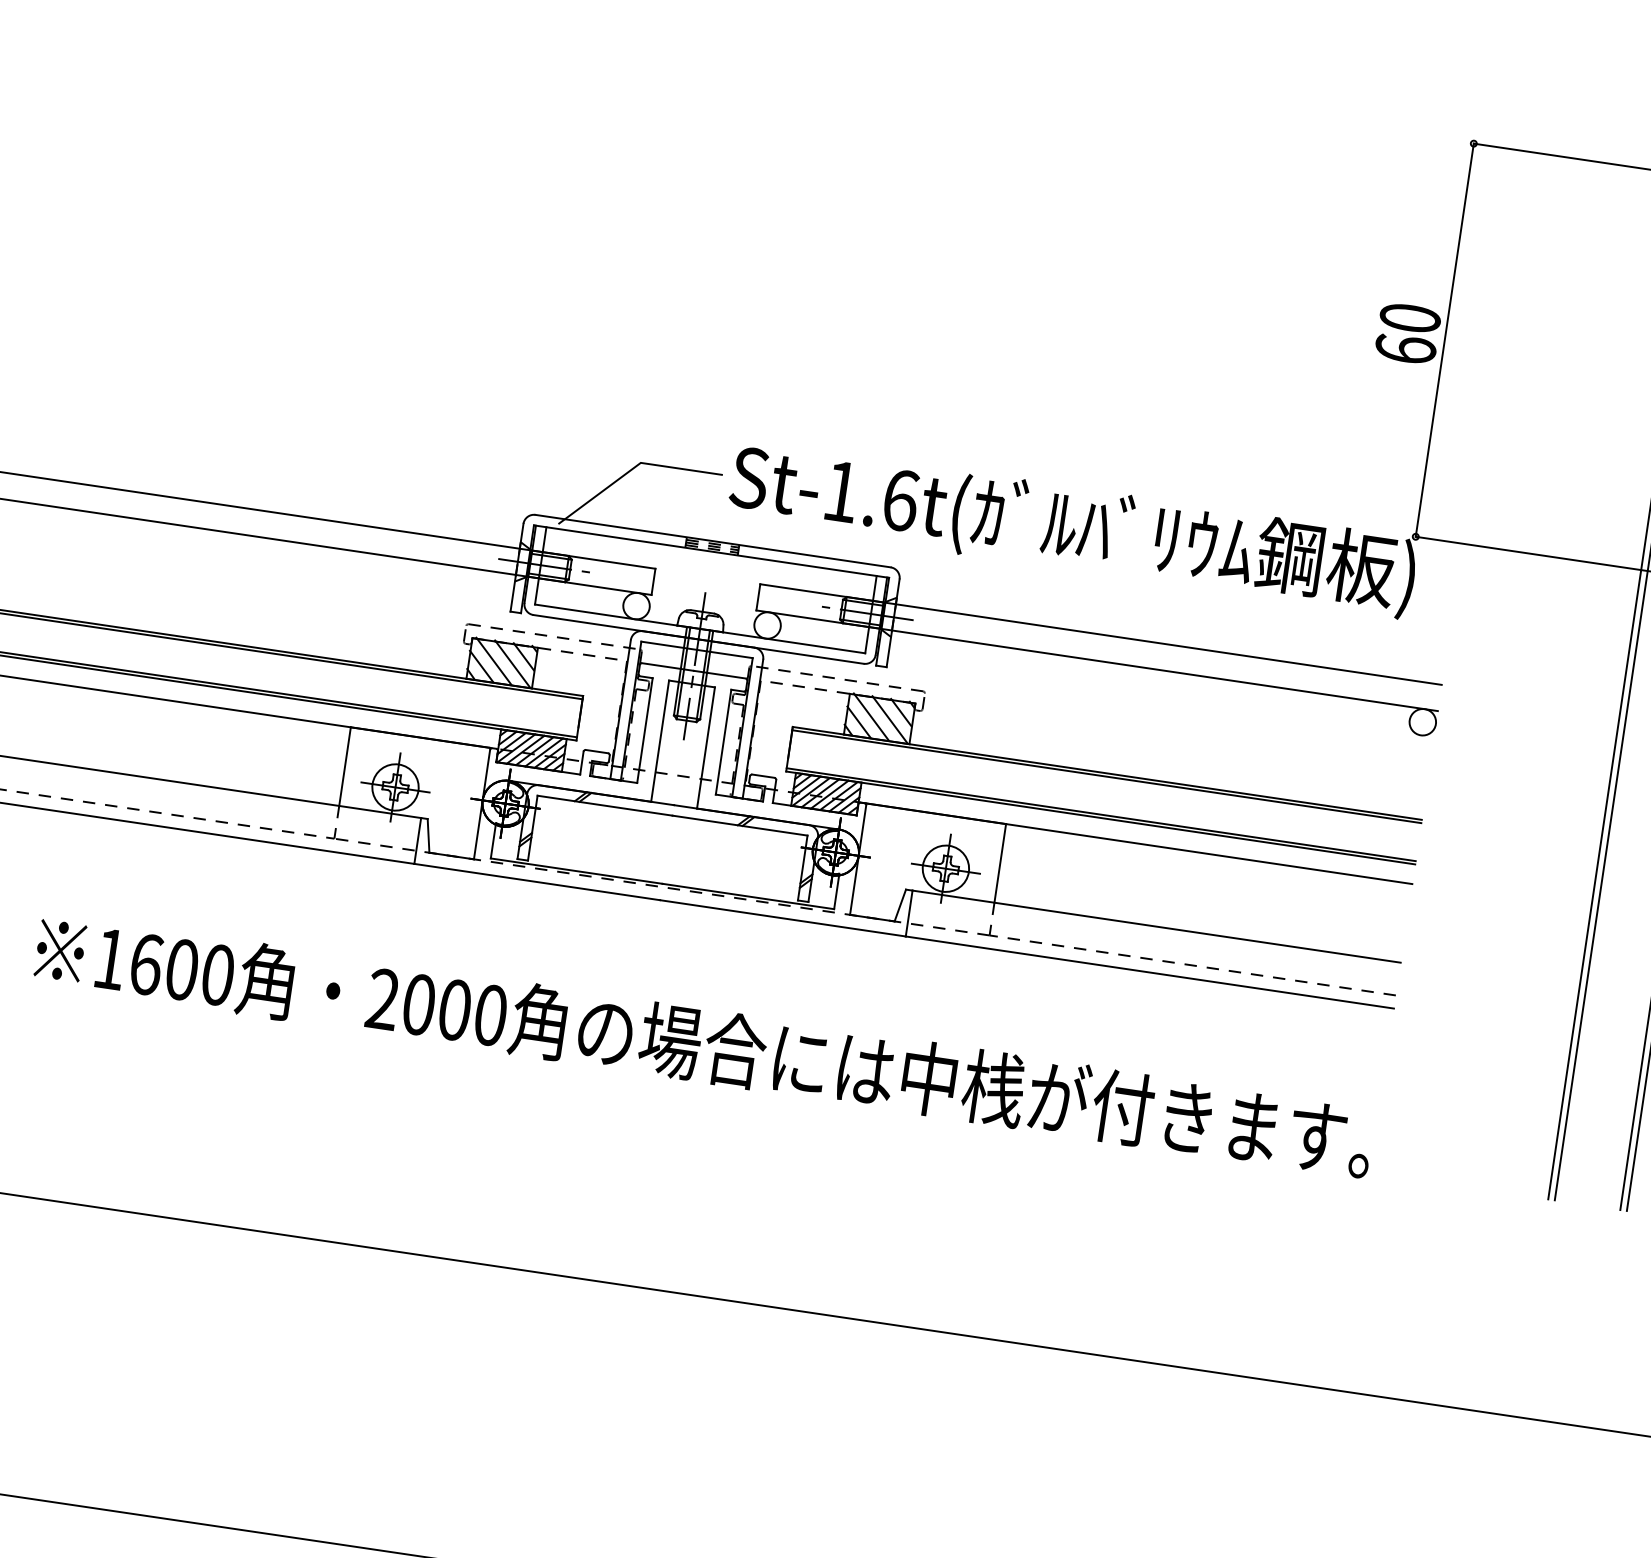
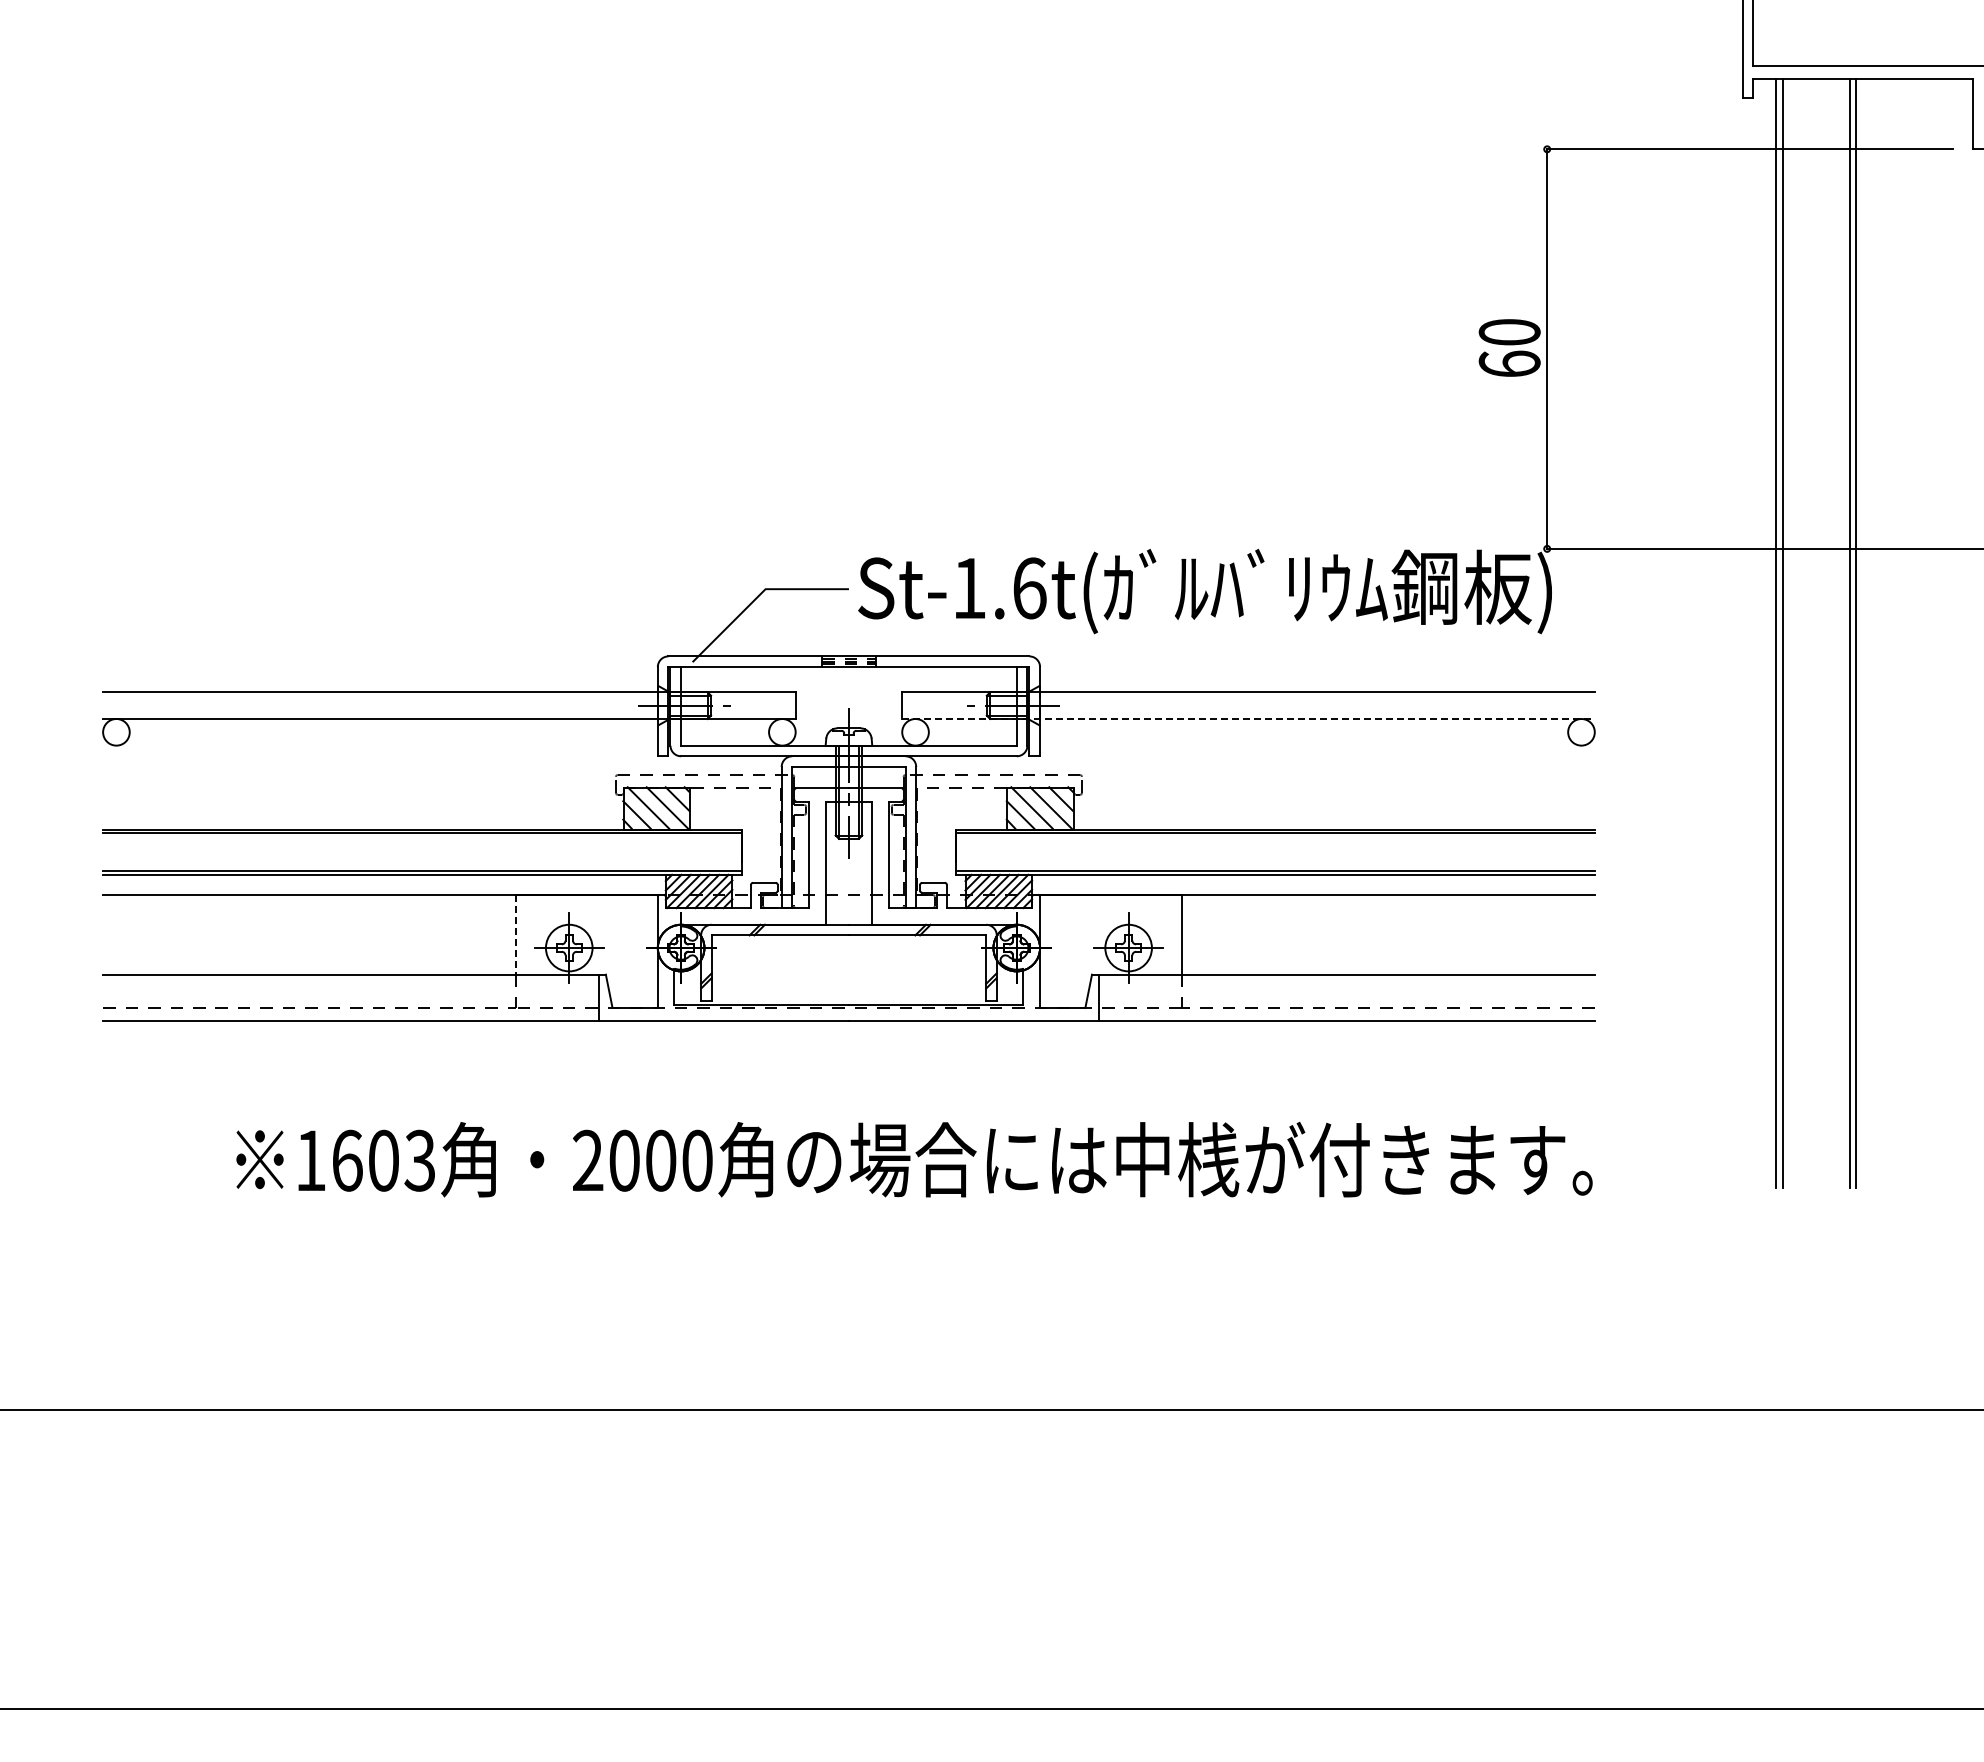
line: (1098, 661) -> (1249, 719), solid -> dashed
line: (344, 766) -> (515, 934), solid -> dashed
text: (217, 974) -> (419, 1160), 1600 -> 1603

